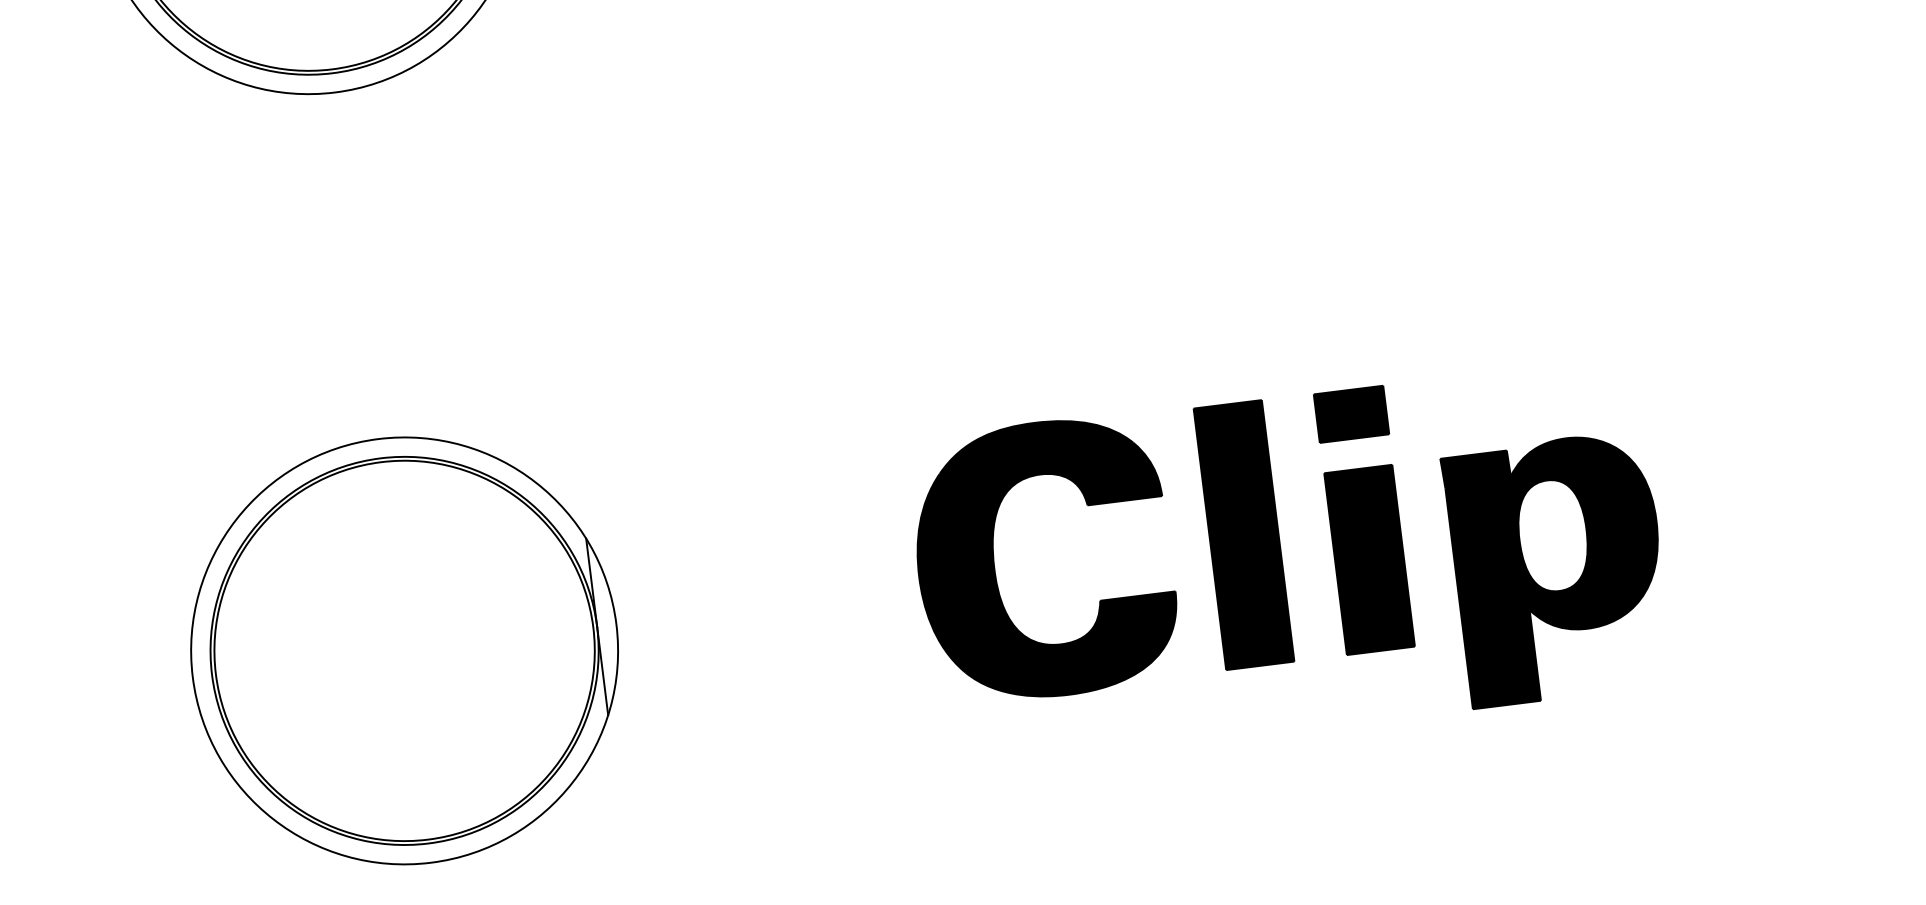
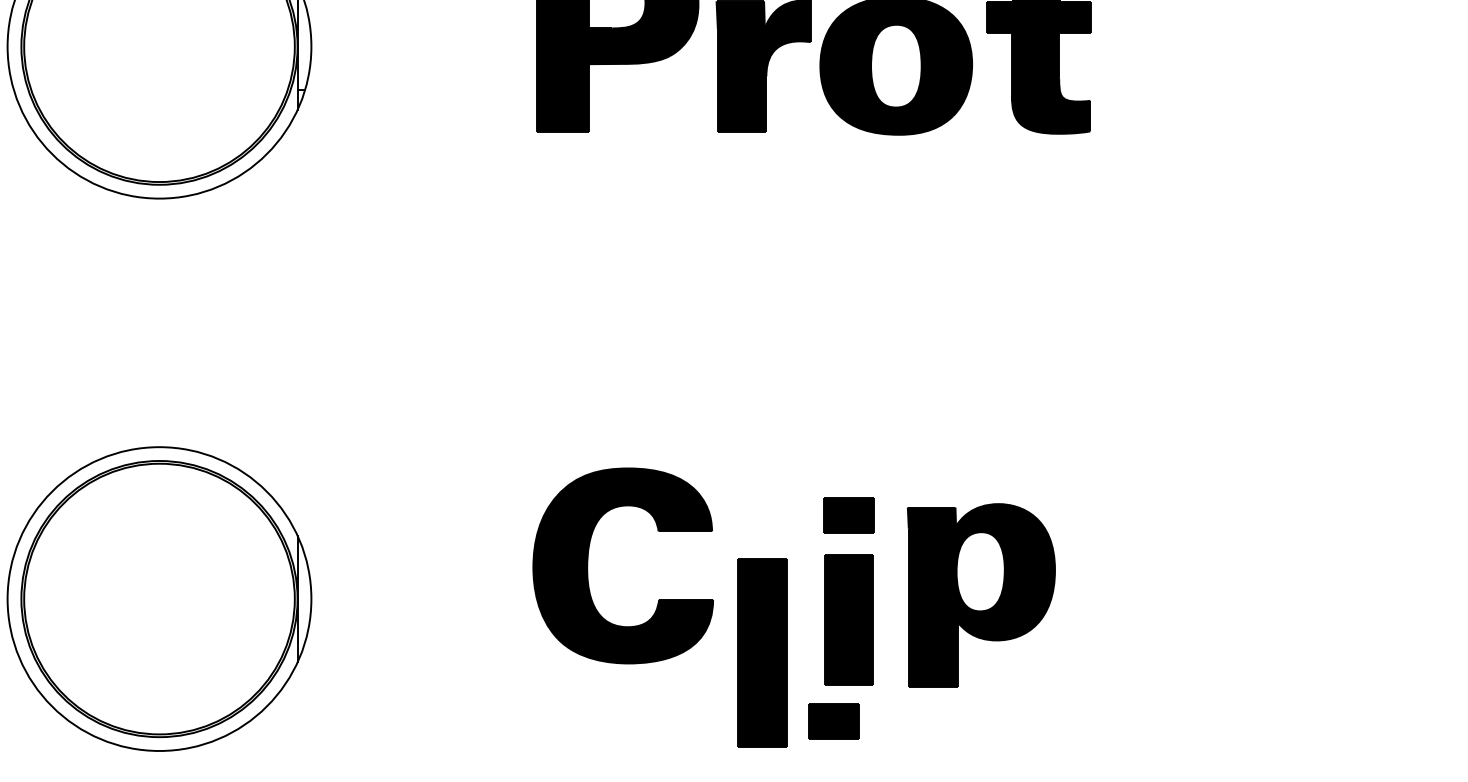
part: (1243, 534) -> (762, 652), moved
part: (995, 565) -> (588, 565), moved
part: (1558, 568) -> (981, 595), moved
part: (1365, 704) -> (833, 721), added

